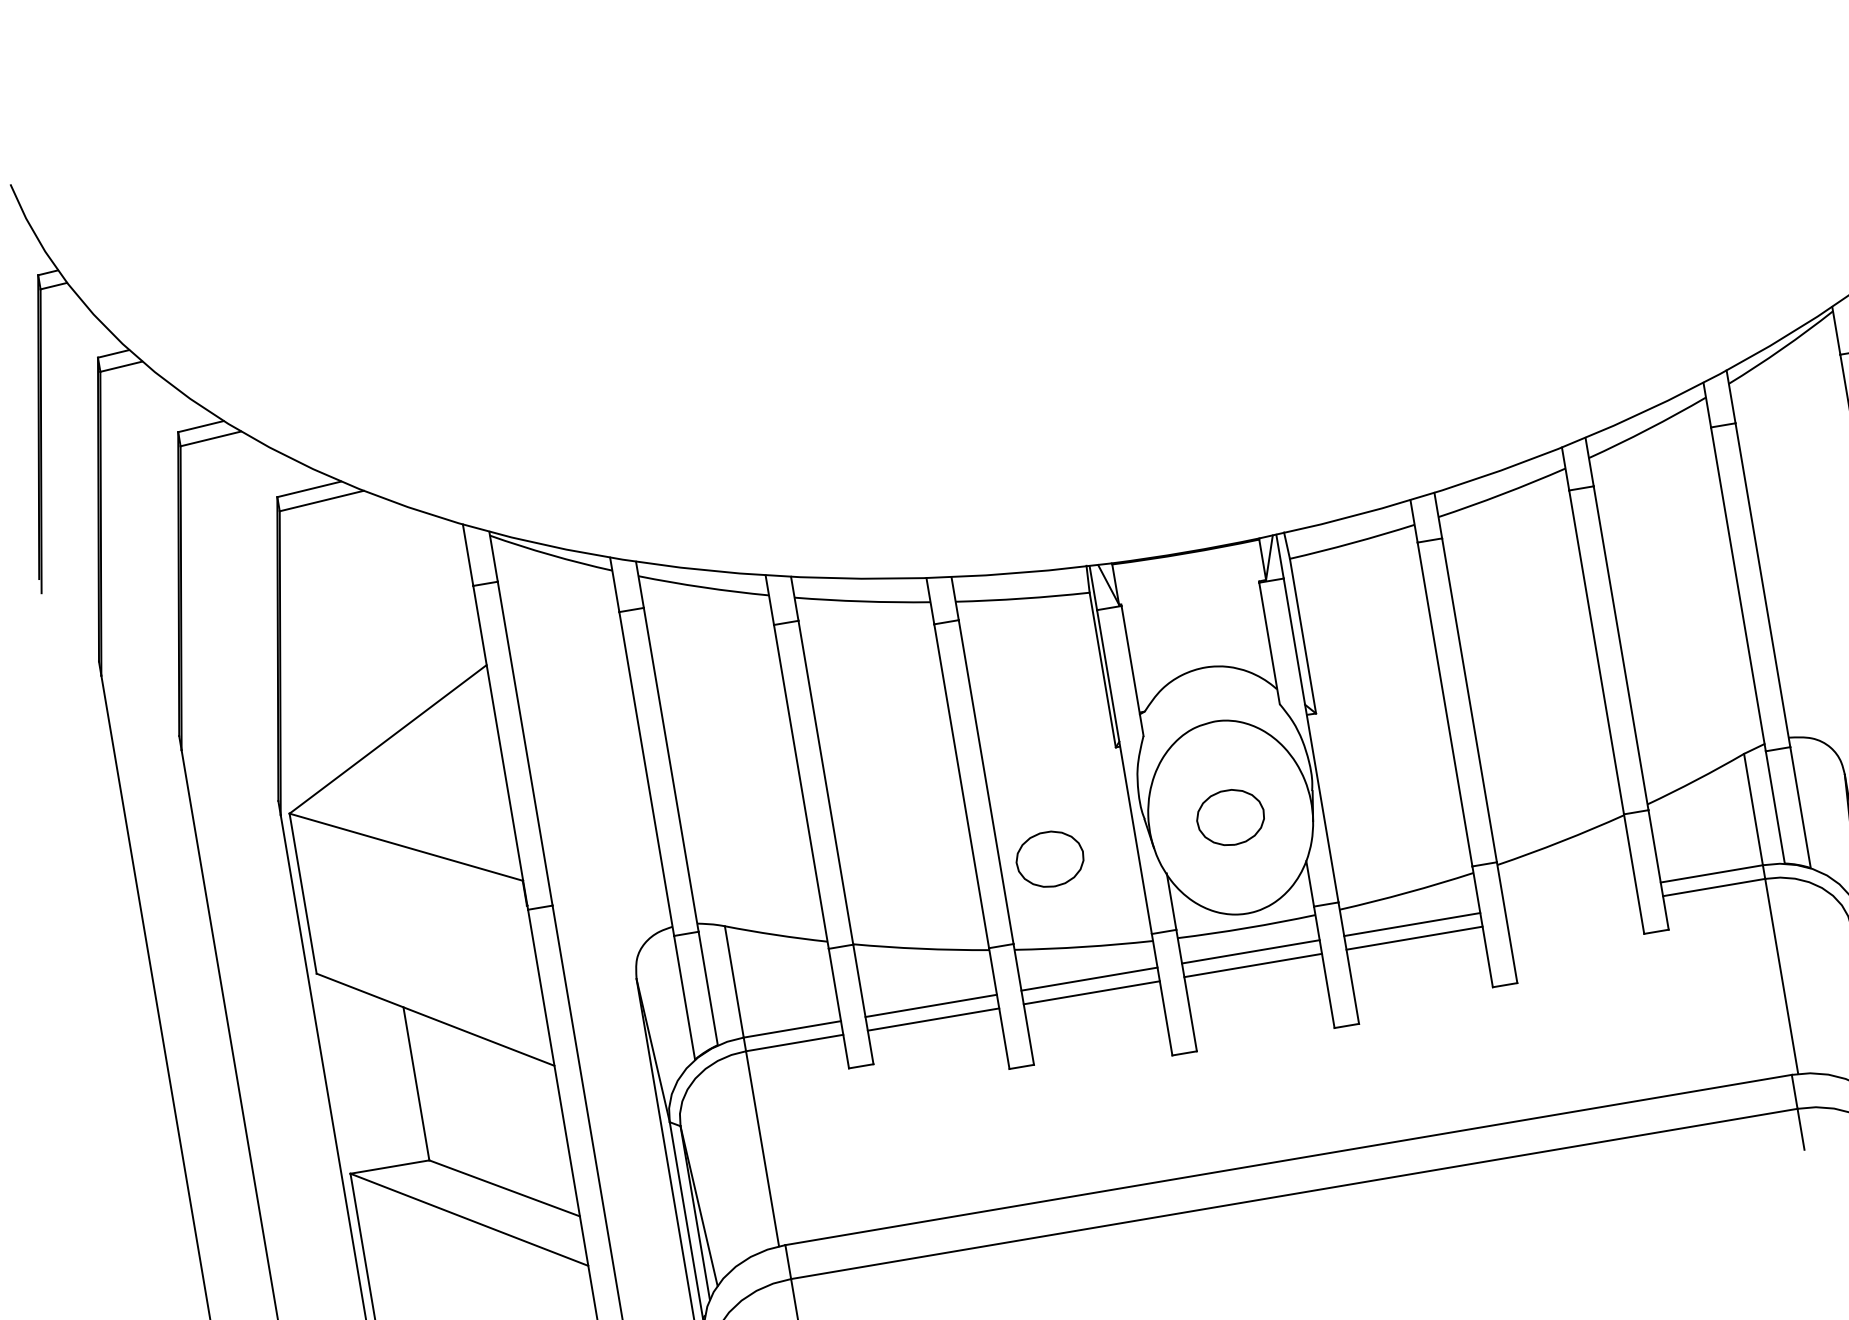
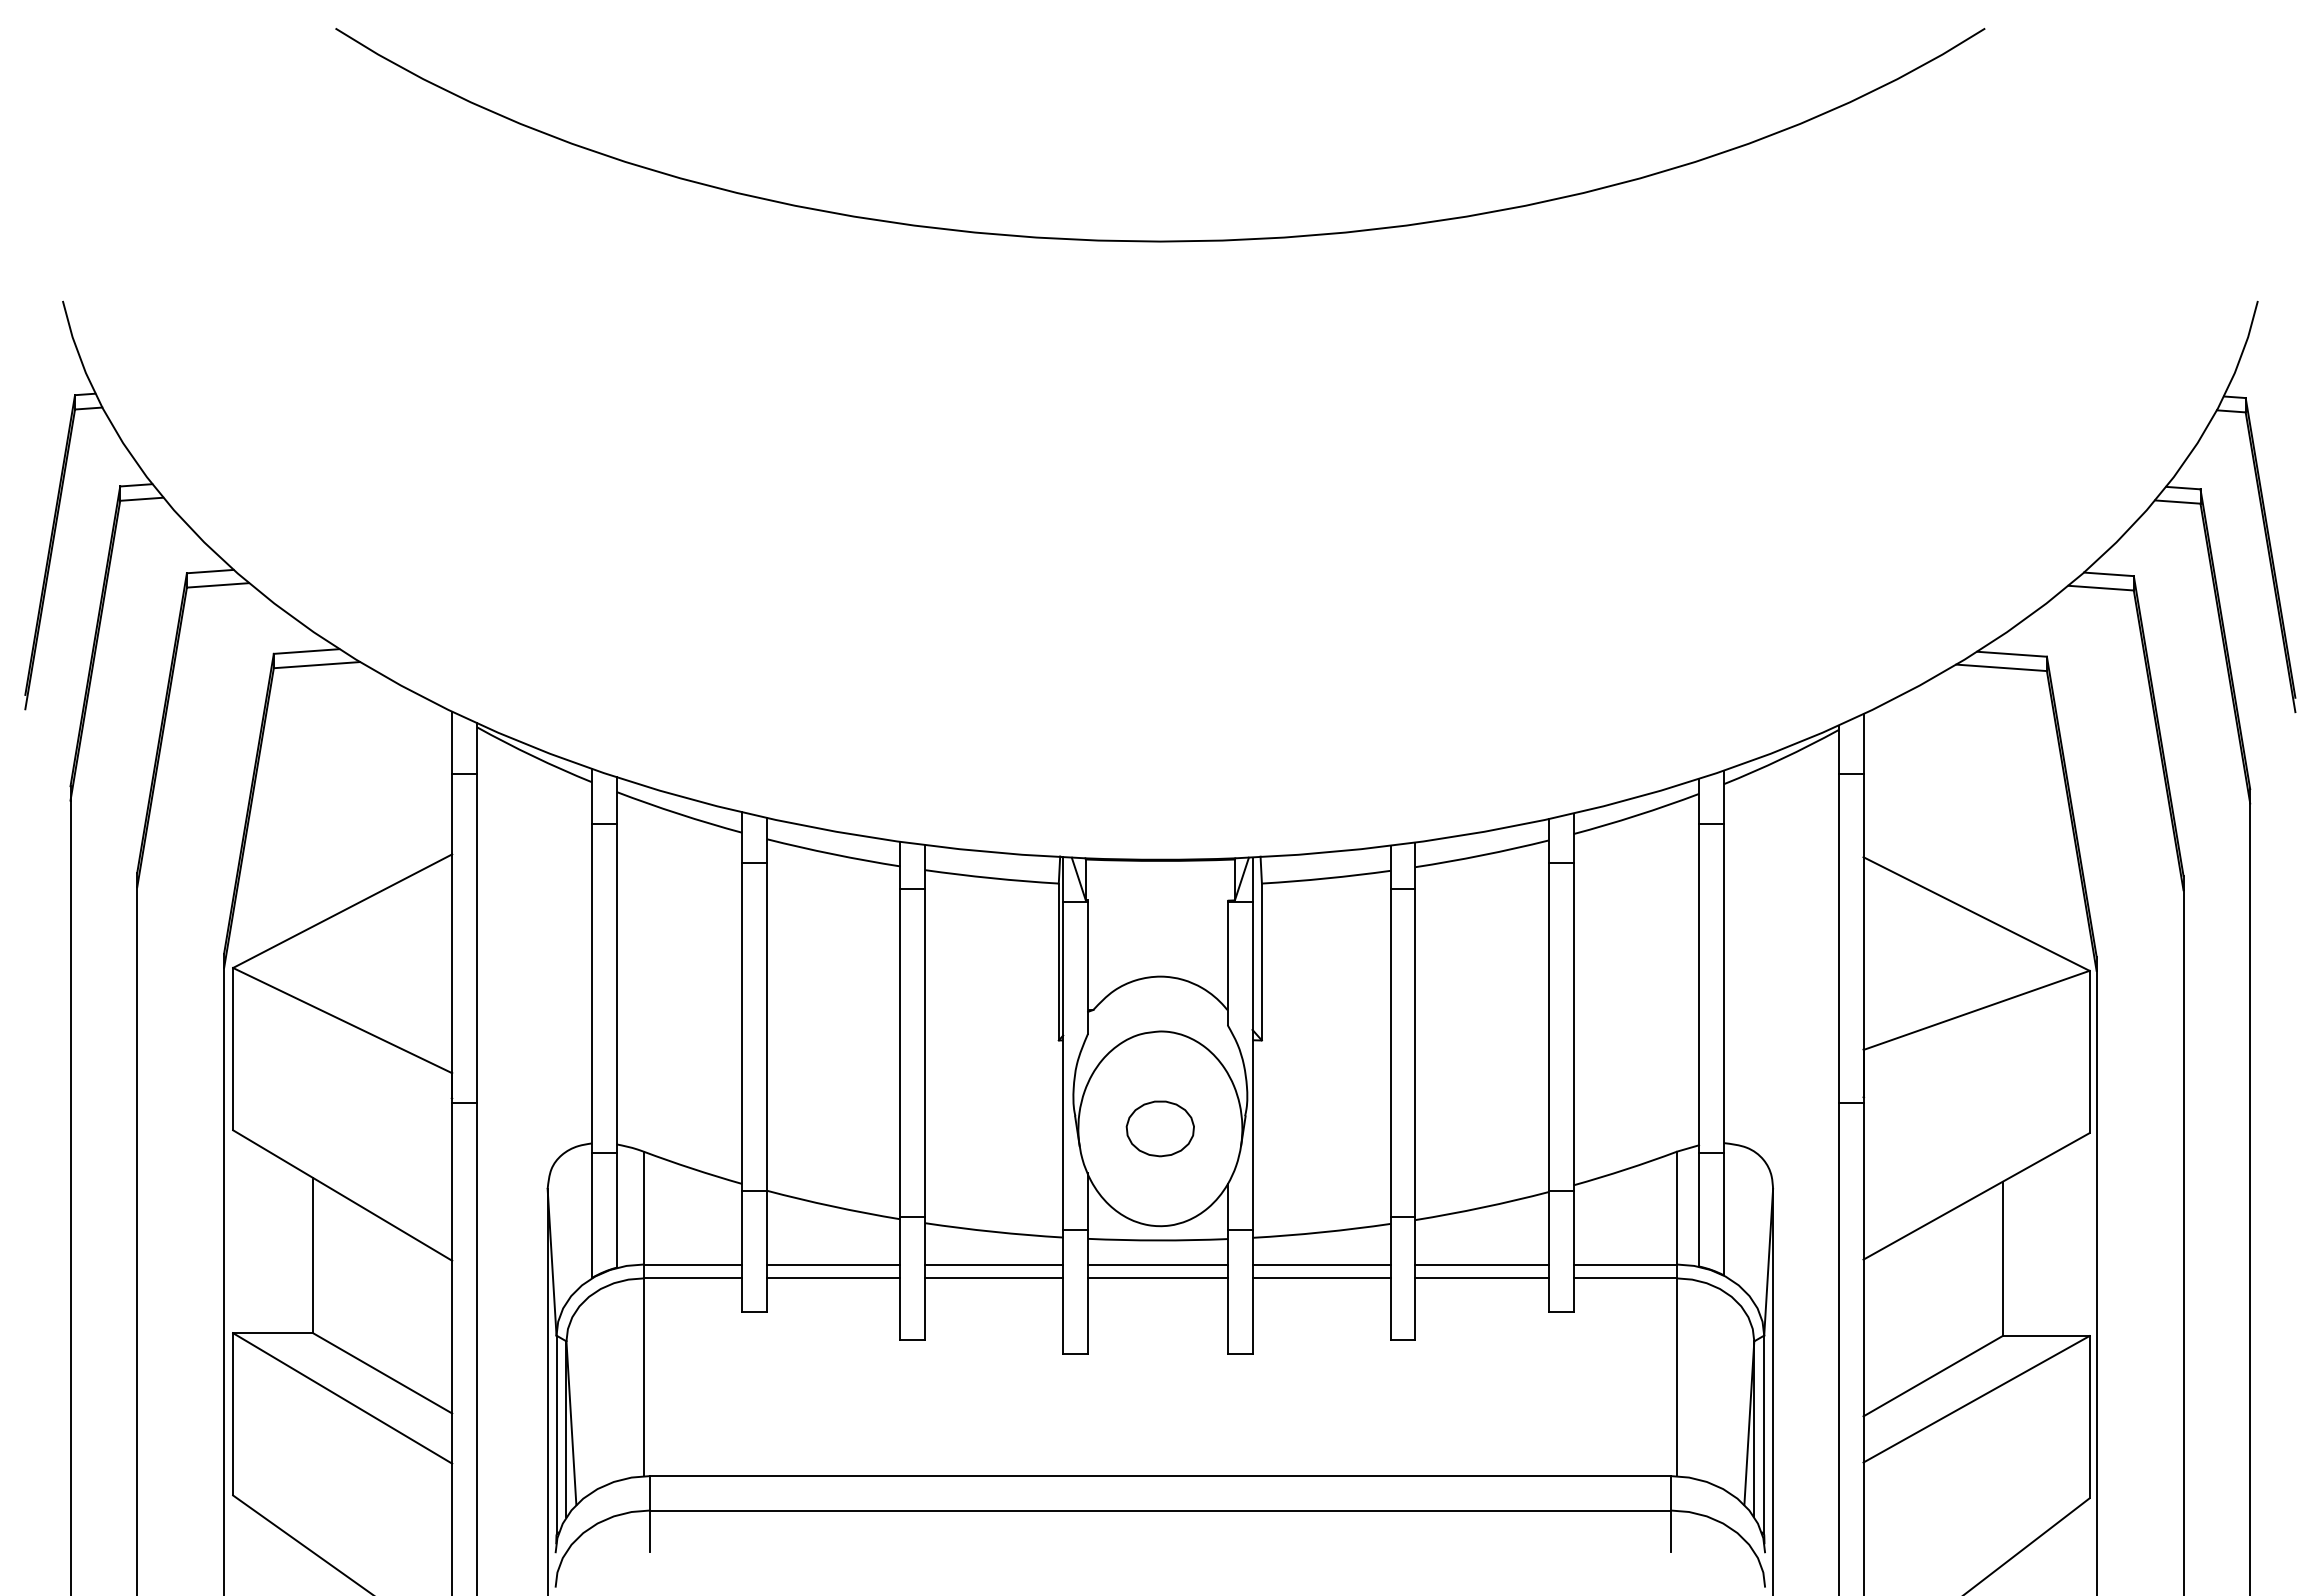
part: (1049, 859) -> (974, 1139), removed
line: (1569, 897) -> (1481, 1264), added
line: (1572, 911) -> (1481, 1278), added

